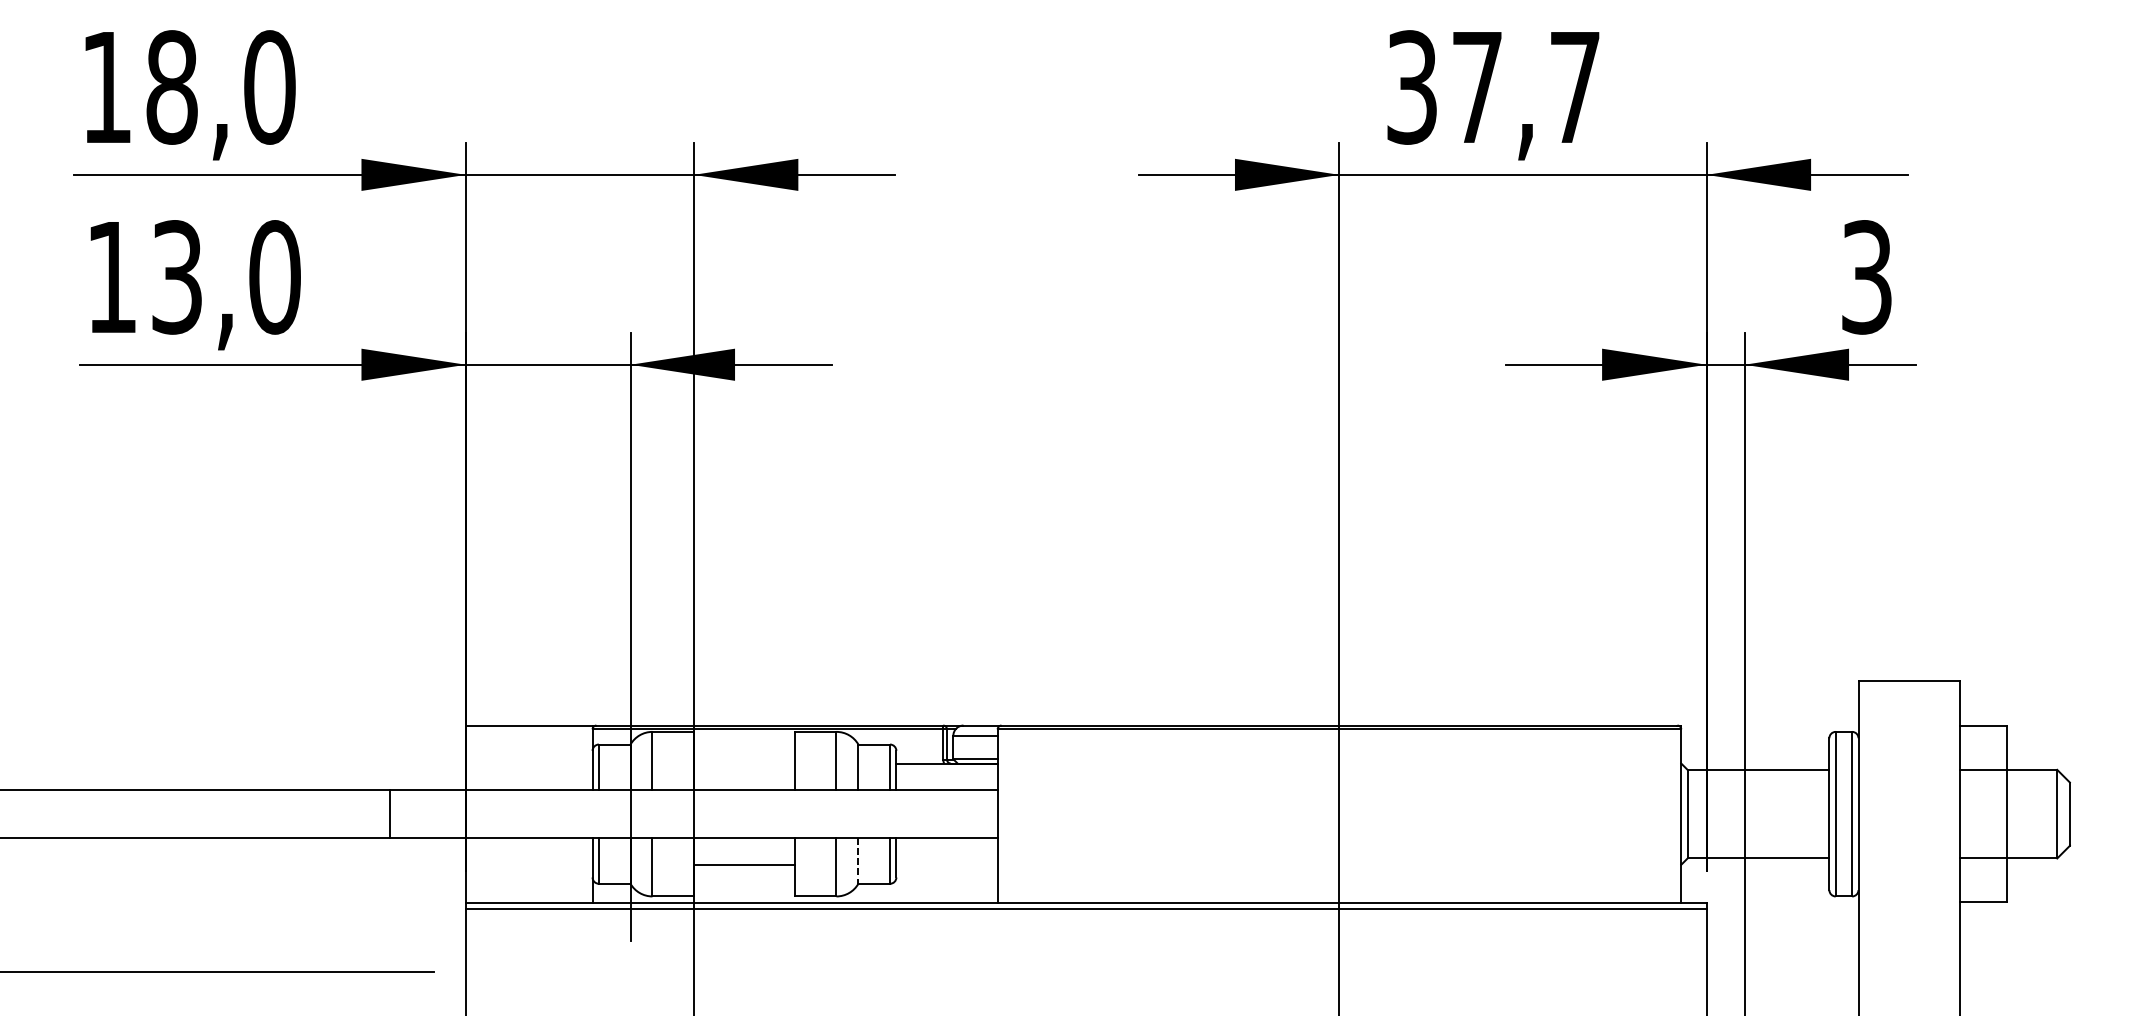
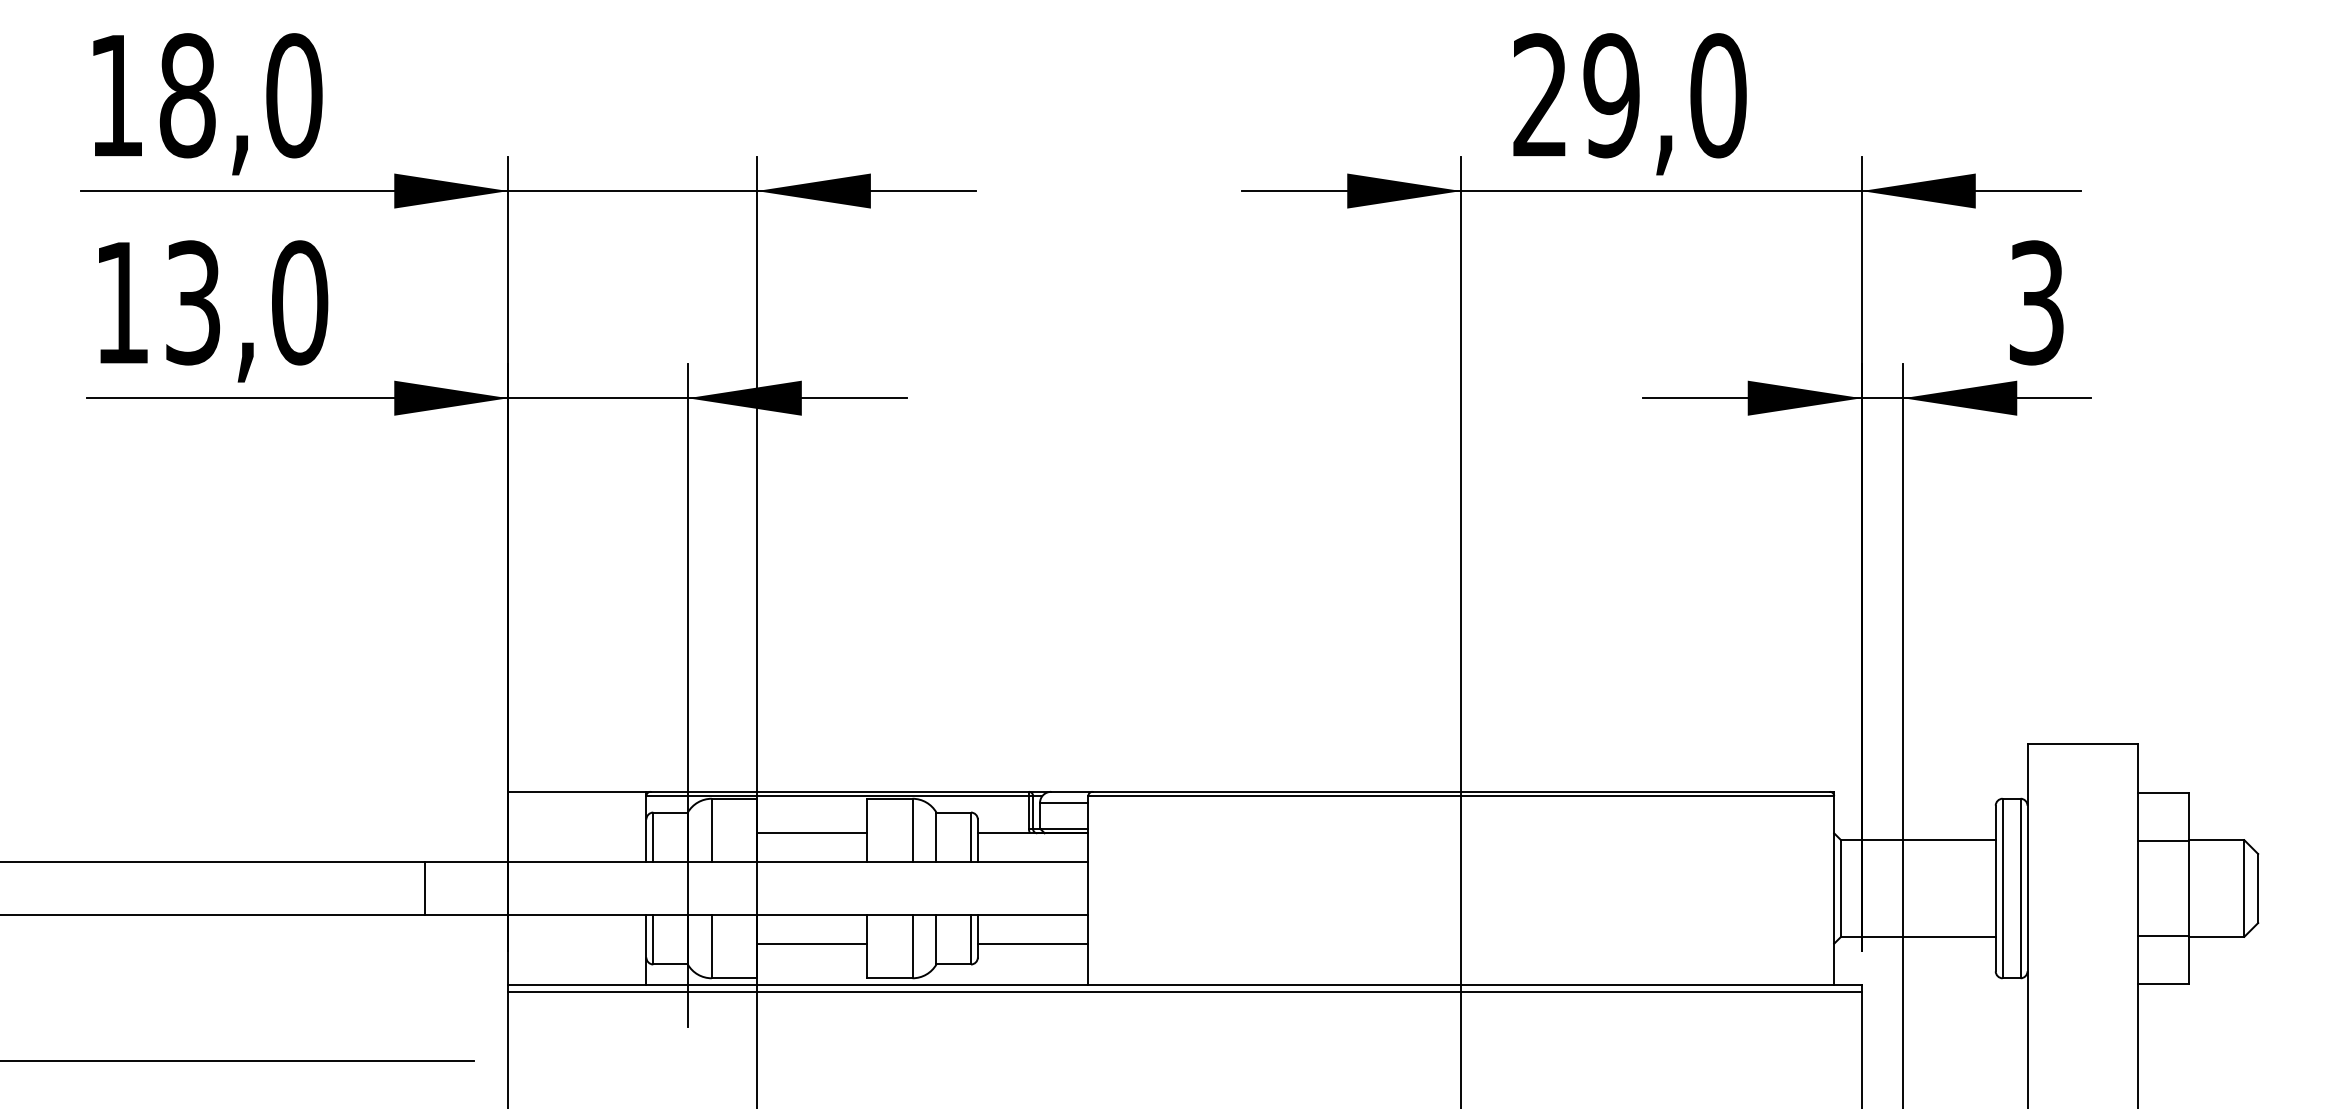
text: (1493, 87) -> (1629, 95), 37,7 -> 29,0
line: (743, 763) -> (811, 833), added
line: (858, 860) -> (936, 939), dashed -> solid
line: (946, 864) -> (1032, 943), added

